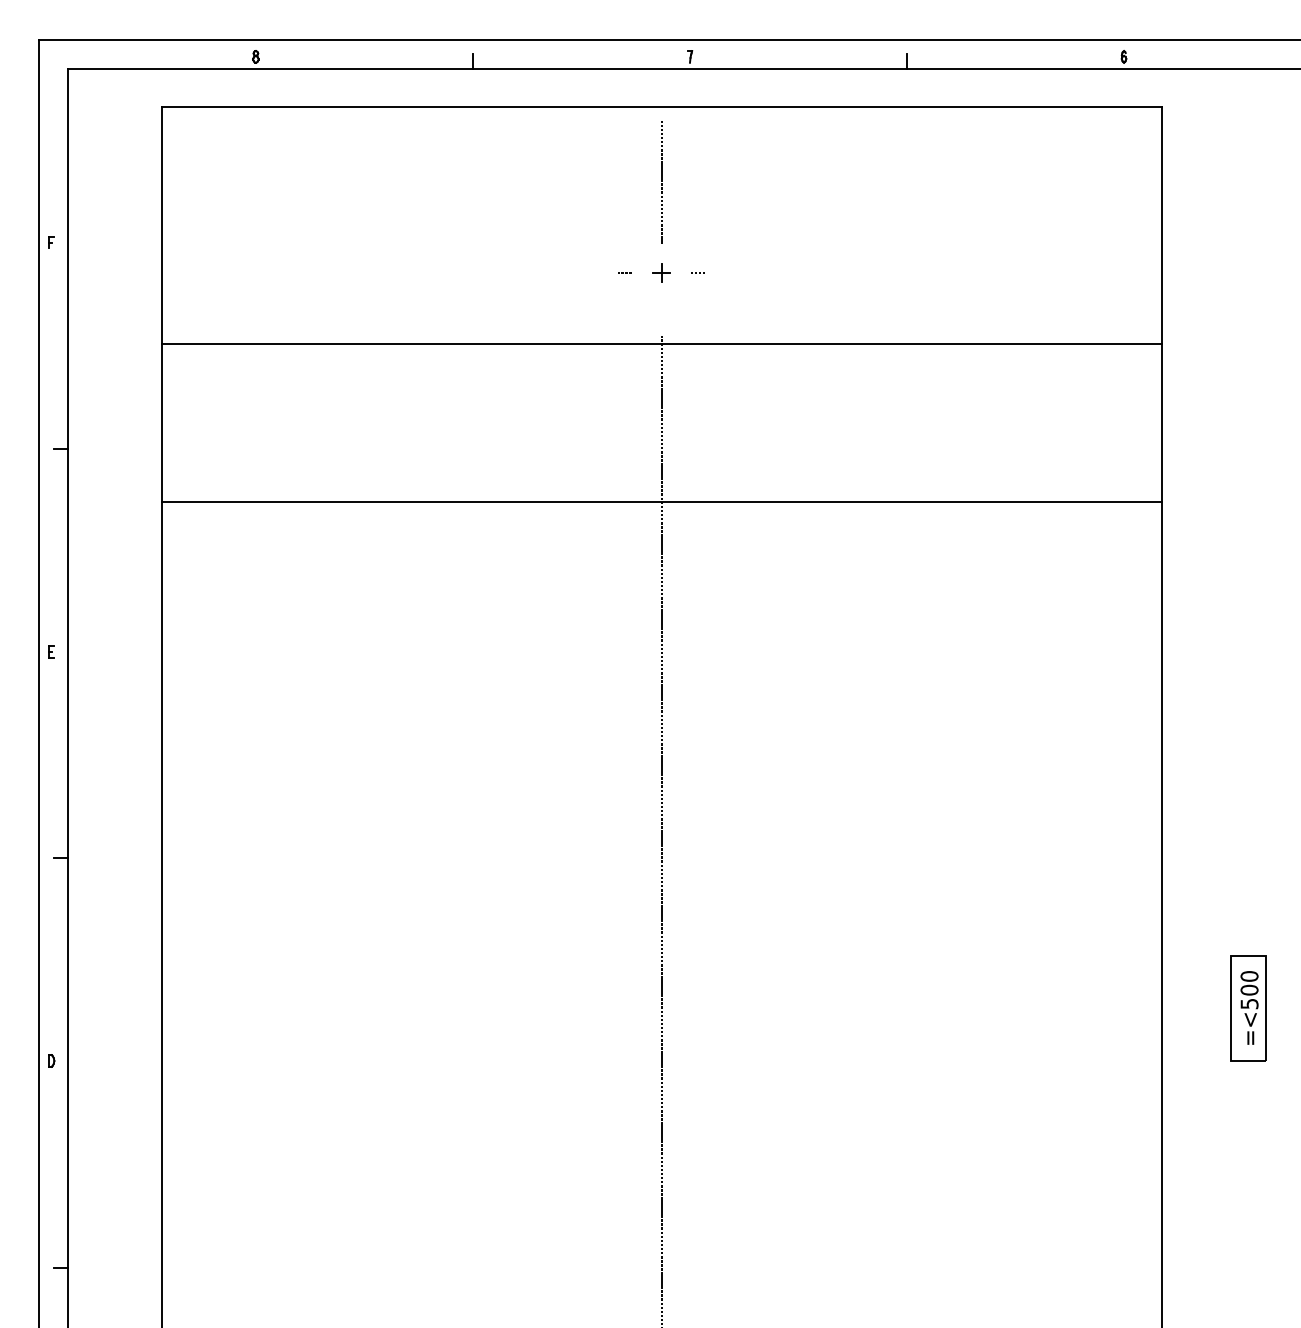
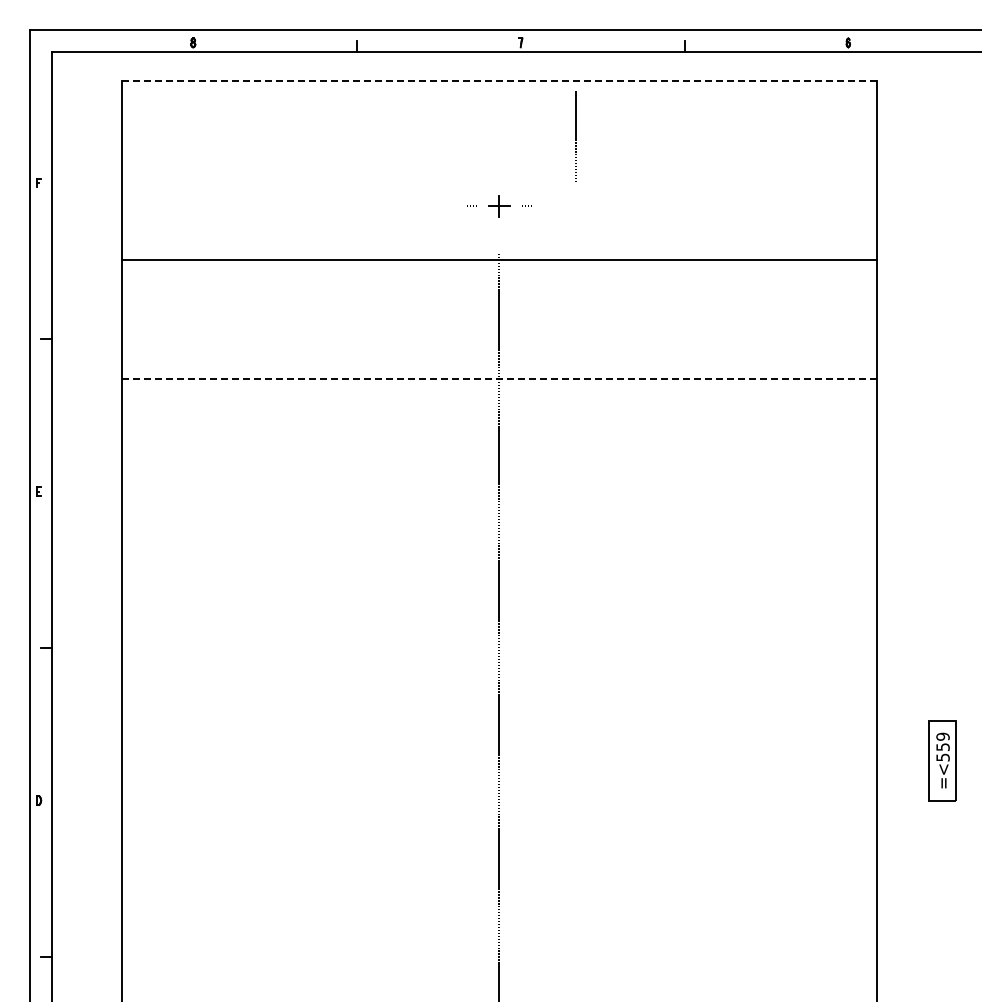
line: (660, 106) -> (498, 80), solid -> dashed
line: (660, 180) -> (575, 136), moved
part: (661, 272) -> (499, 205), size x1.6
line: (660, 501) -> (498, 378), solid -> dashed
text: (1248, 984) -> (942, 742), =<500 -> =<559

